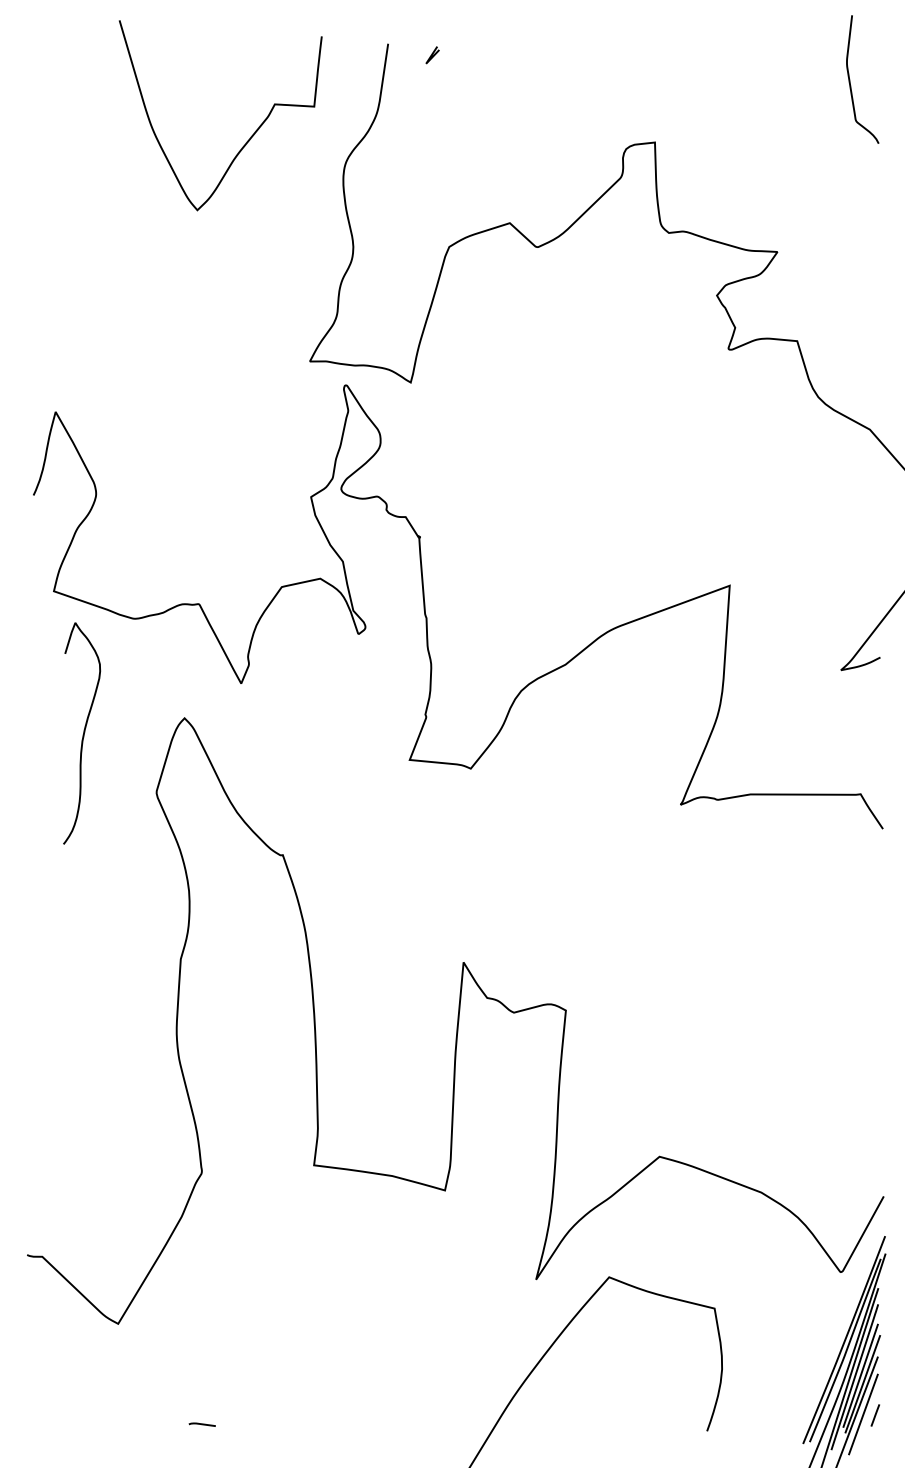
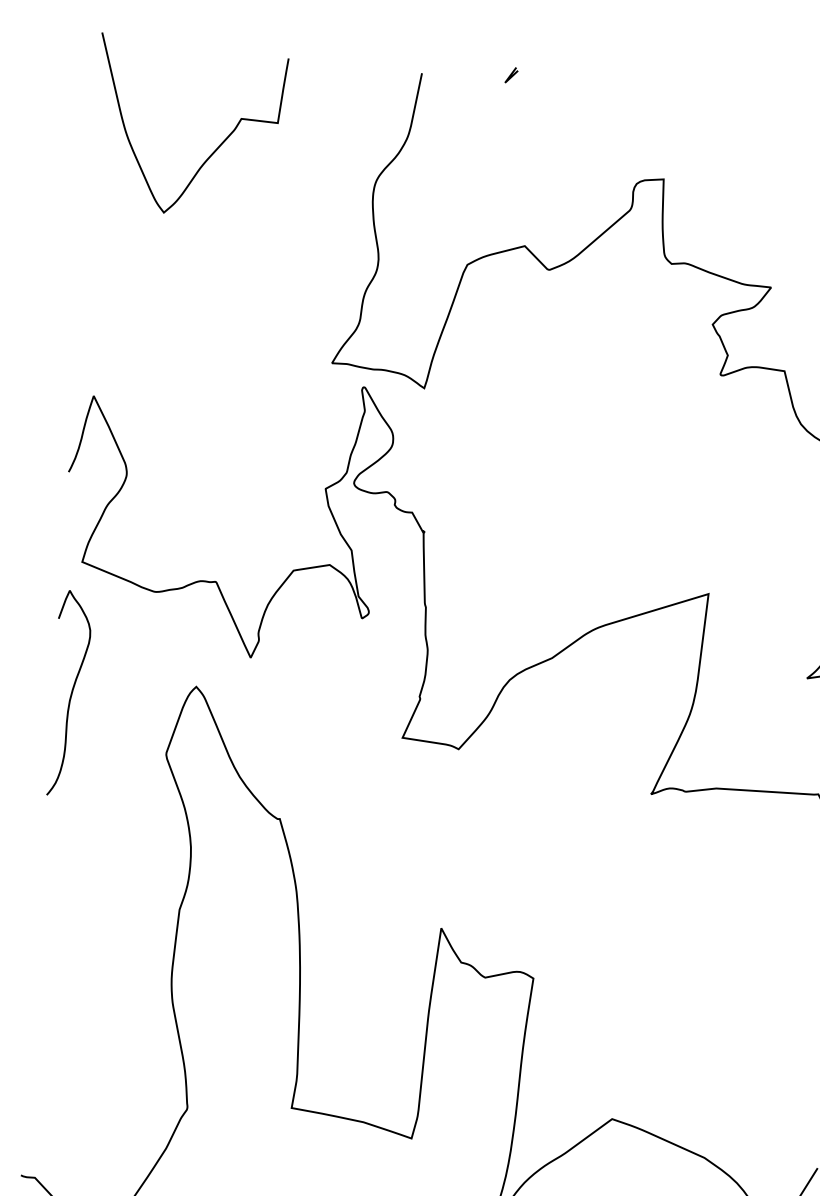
line: (432, 55) -> (511, 75), moved
curve: (250, 136) -> (217, 147), moved
curve: (83, 733) -> (71, 693), moved

